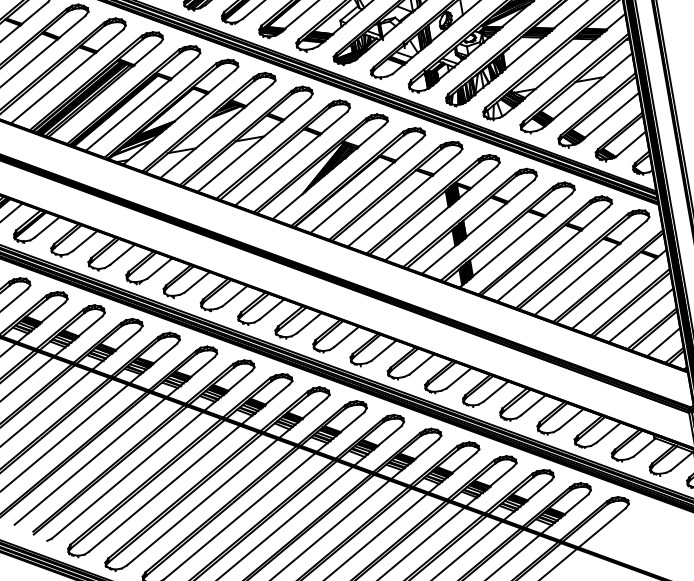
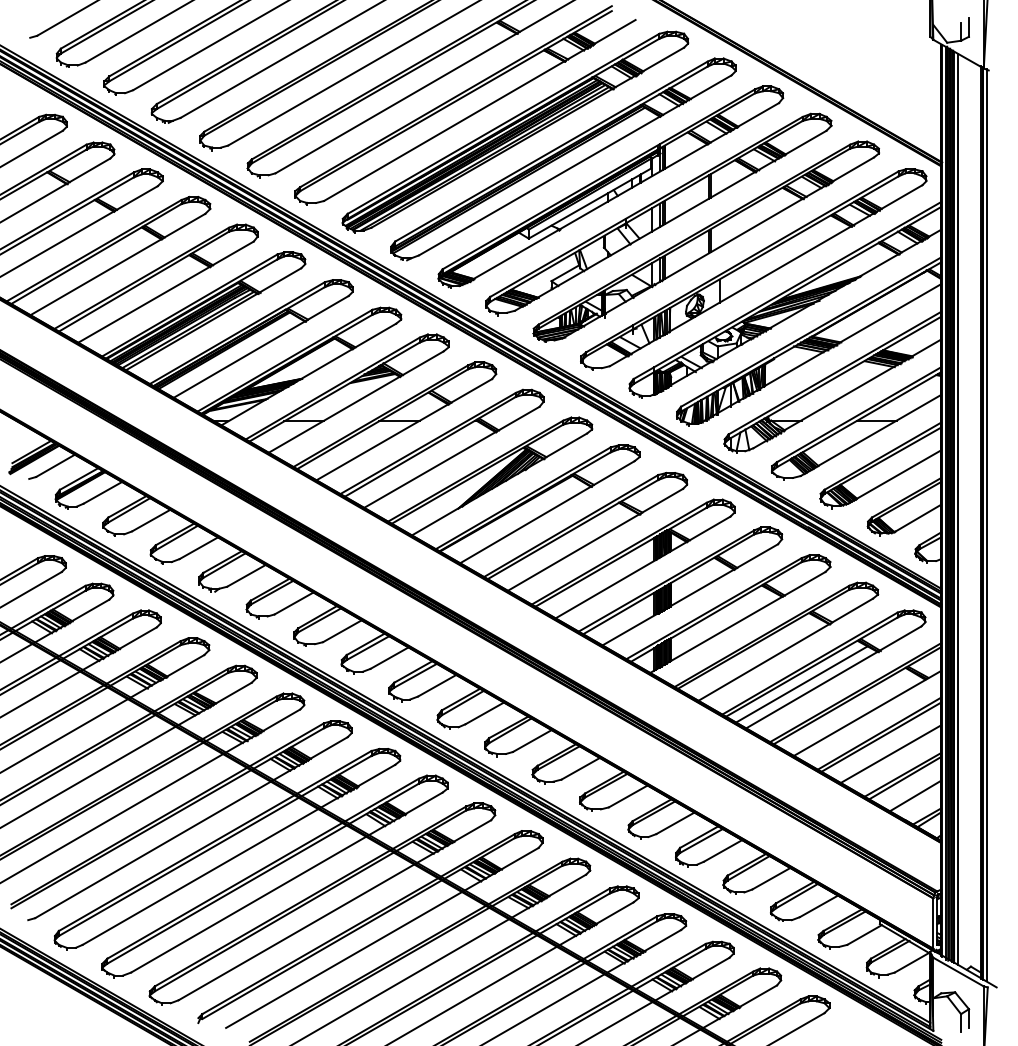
line: (569, 276) -> (802, 684), added

